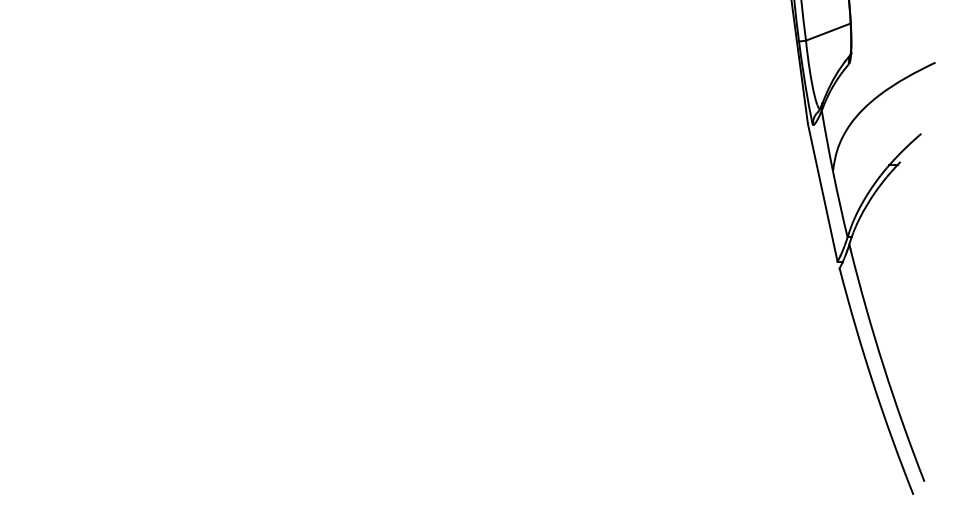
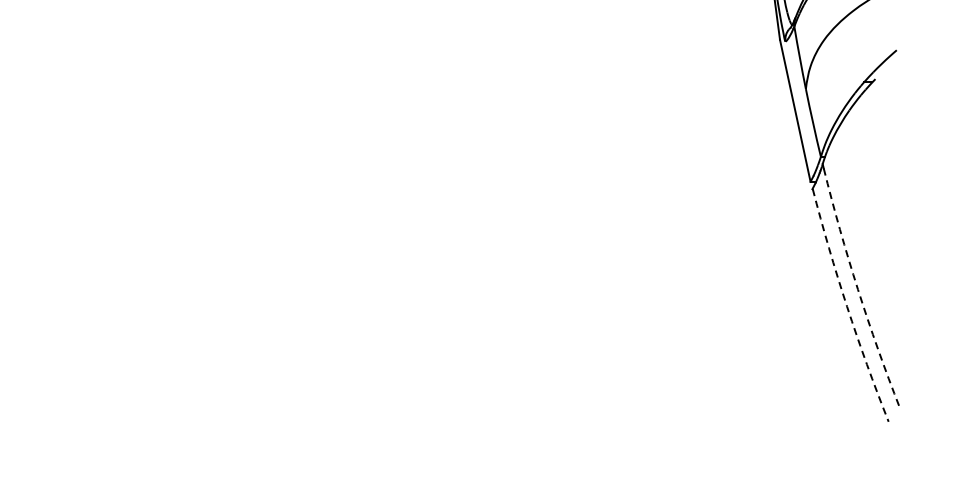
arc: (883, 366) -> (857, 289), solid -> dashed
arc: (873, 382) -> (847, 306), solid -> dashed

